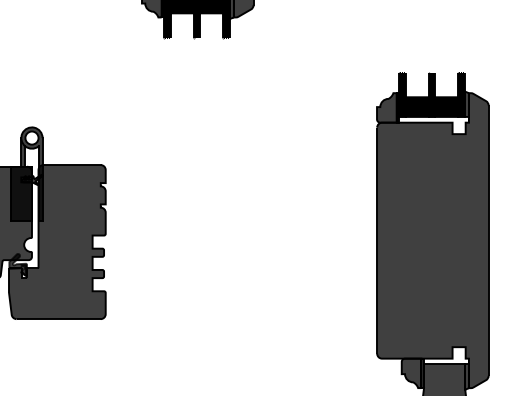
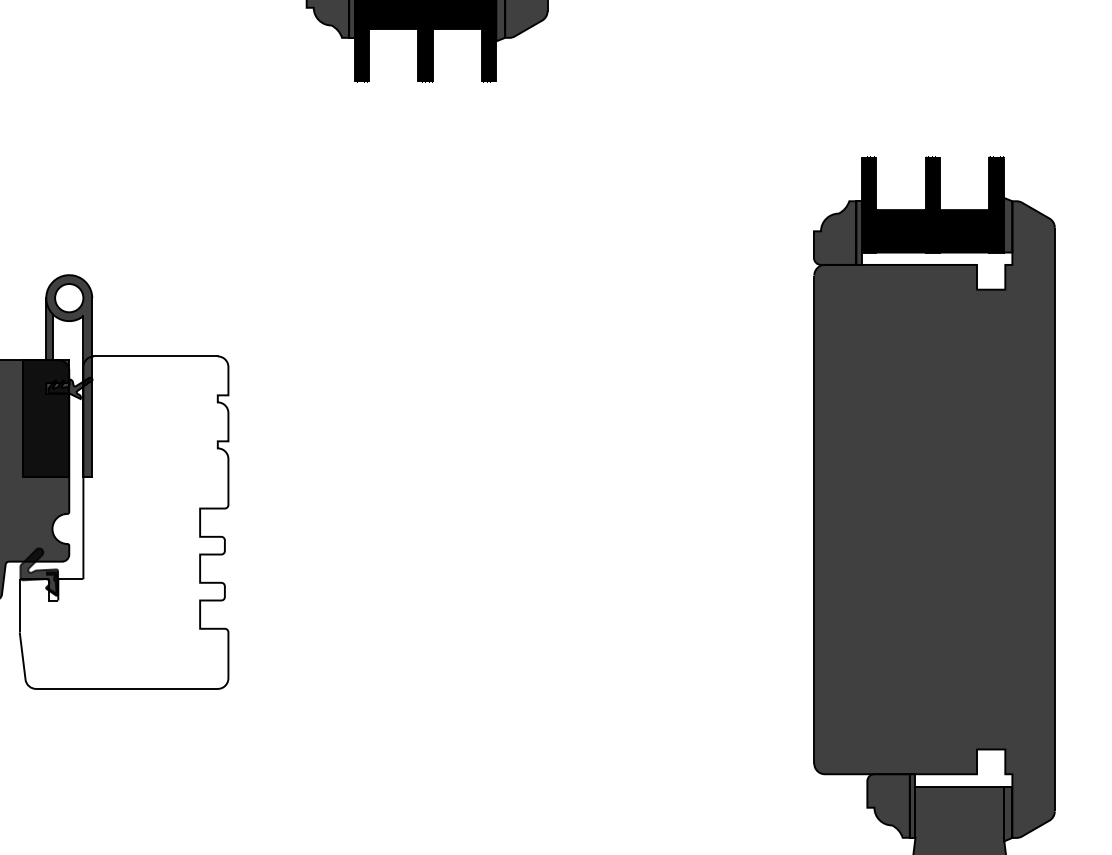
fill: (57, 242) -> (124, 523), removed

